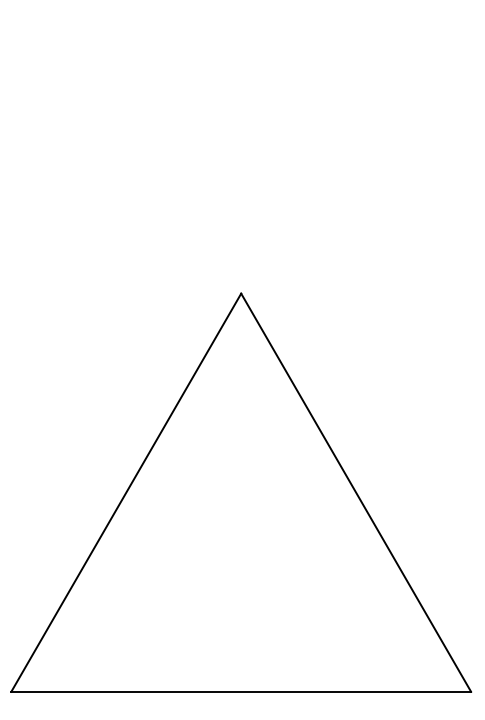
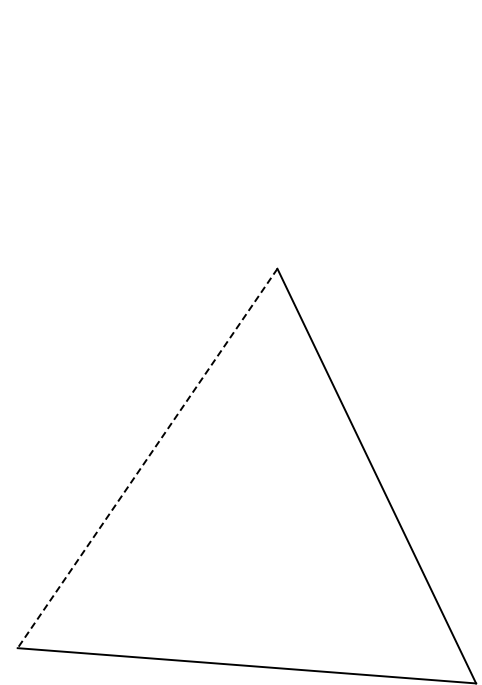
line: (126, 492) -> (147, 458), solid -> dashed

